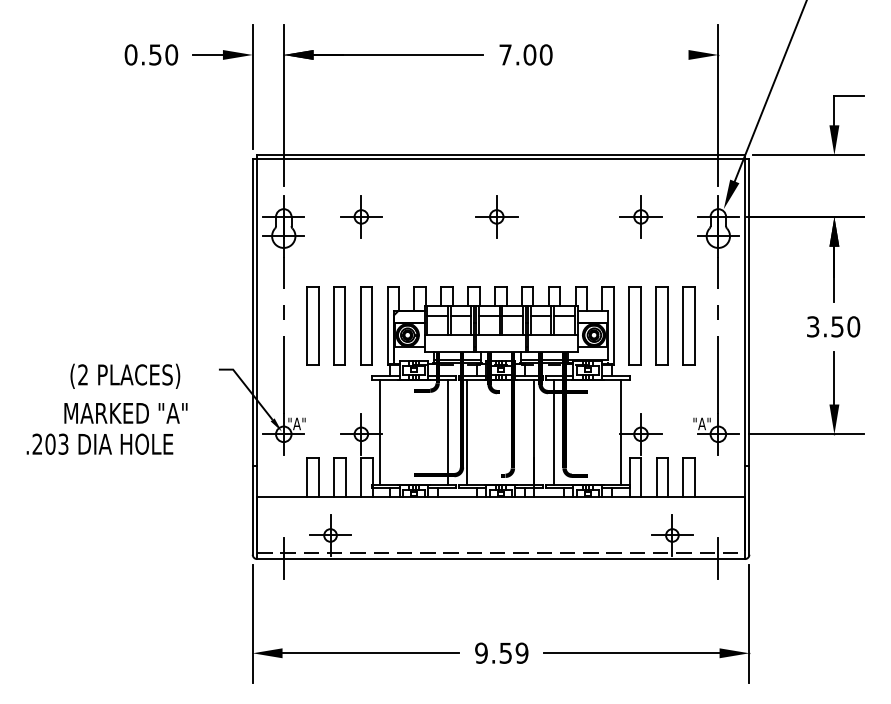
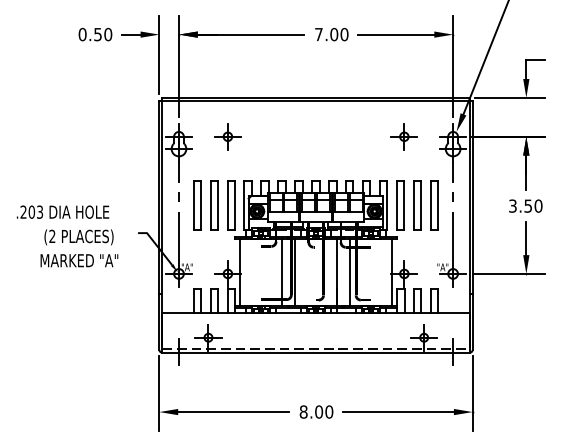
line: (628, 54) -> (396, 34), added
part: (495, 216) -> (312, 136), removed
text: (99, 443) -> (62, 211), moved
text: (501, 652) -> (316, 411), 9.59 -> 8.00

